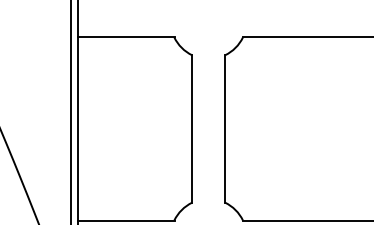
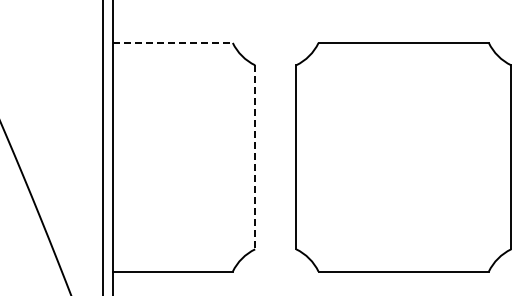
line: (126, 37) -> (173, 42), solid -> dashed
line: (192, 129) -> (255, 157), solid -> dashed

